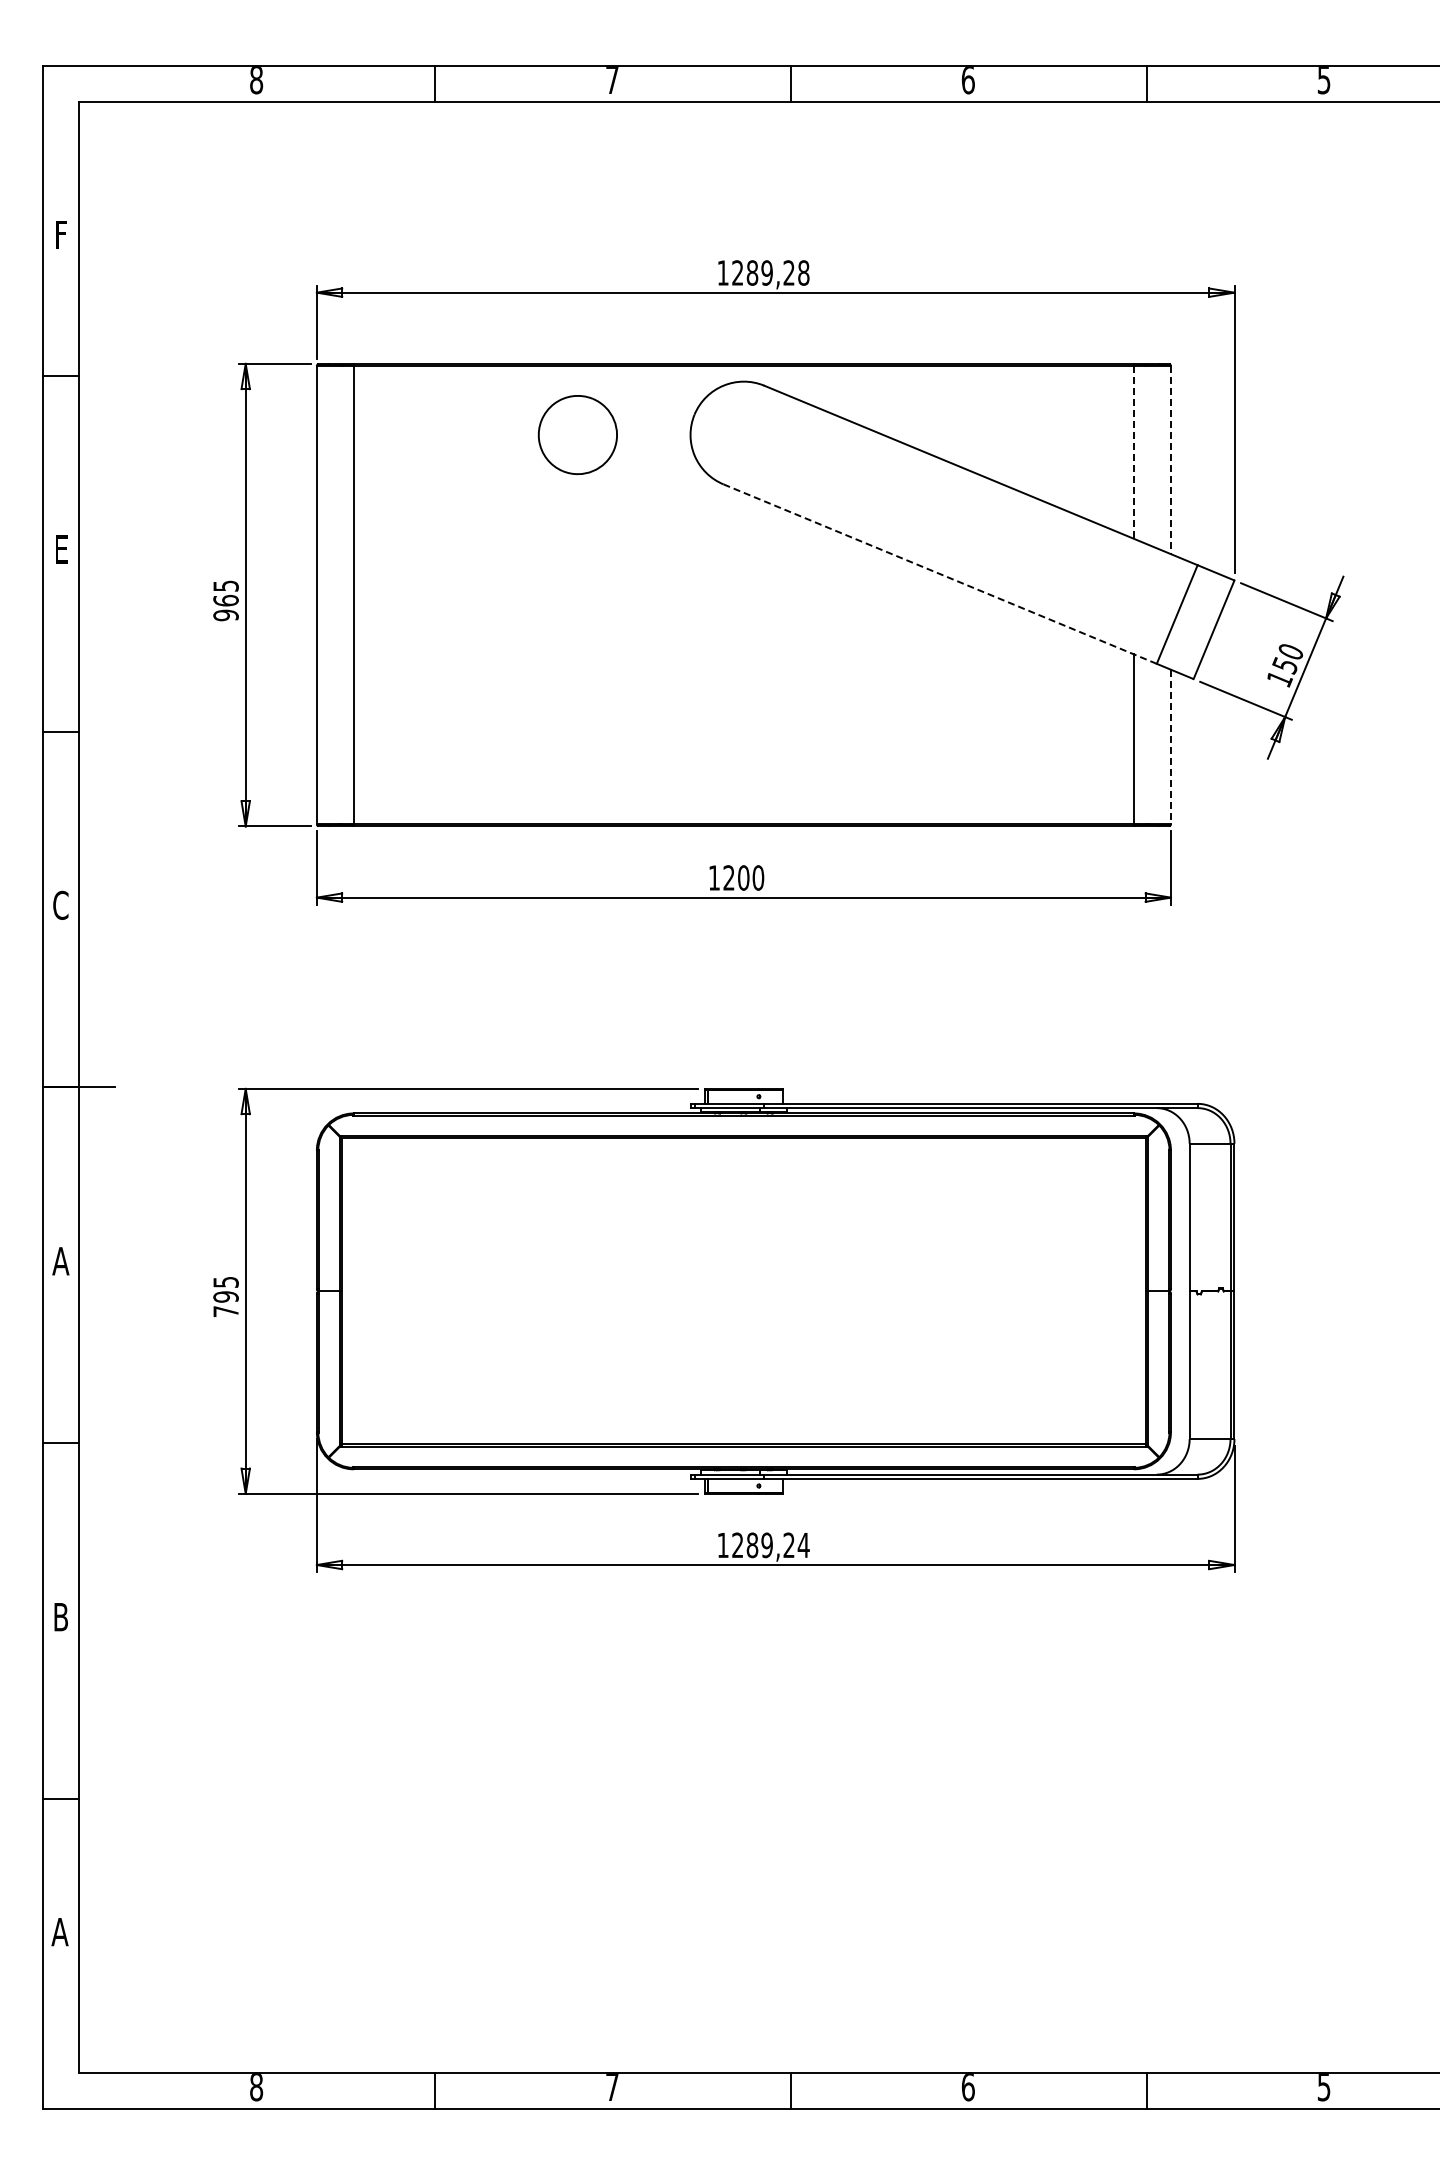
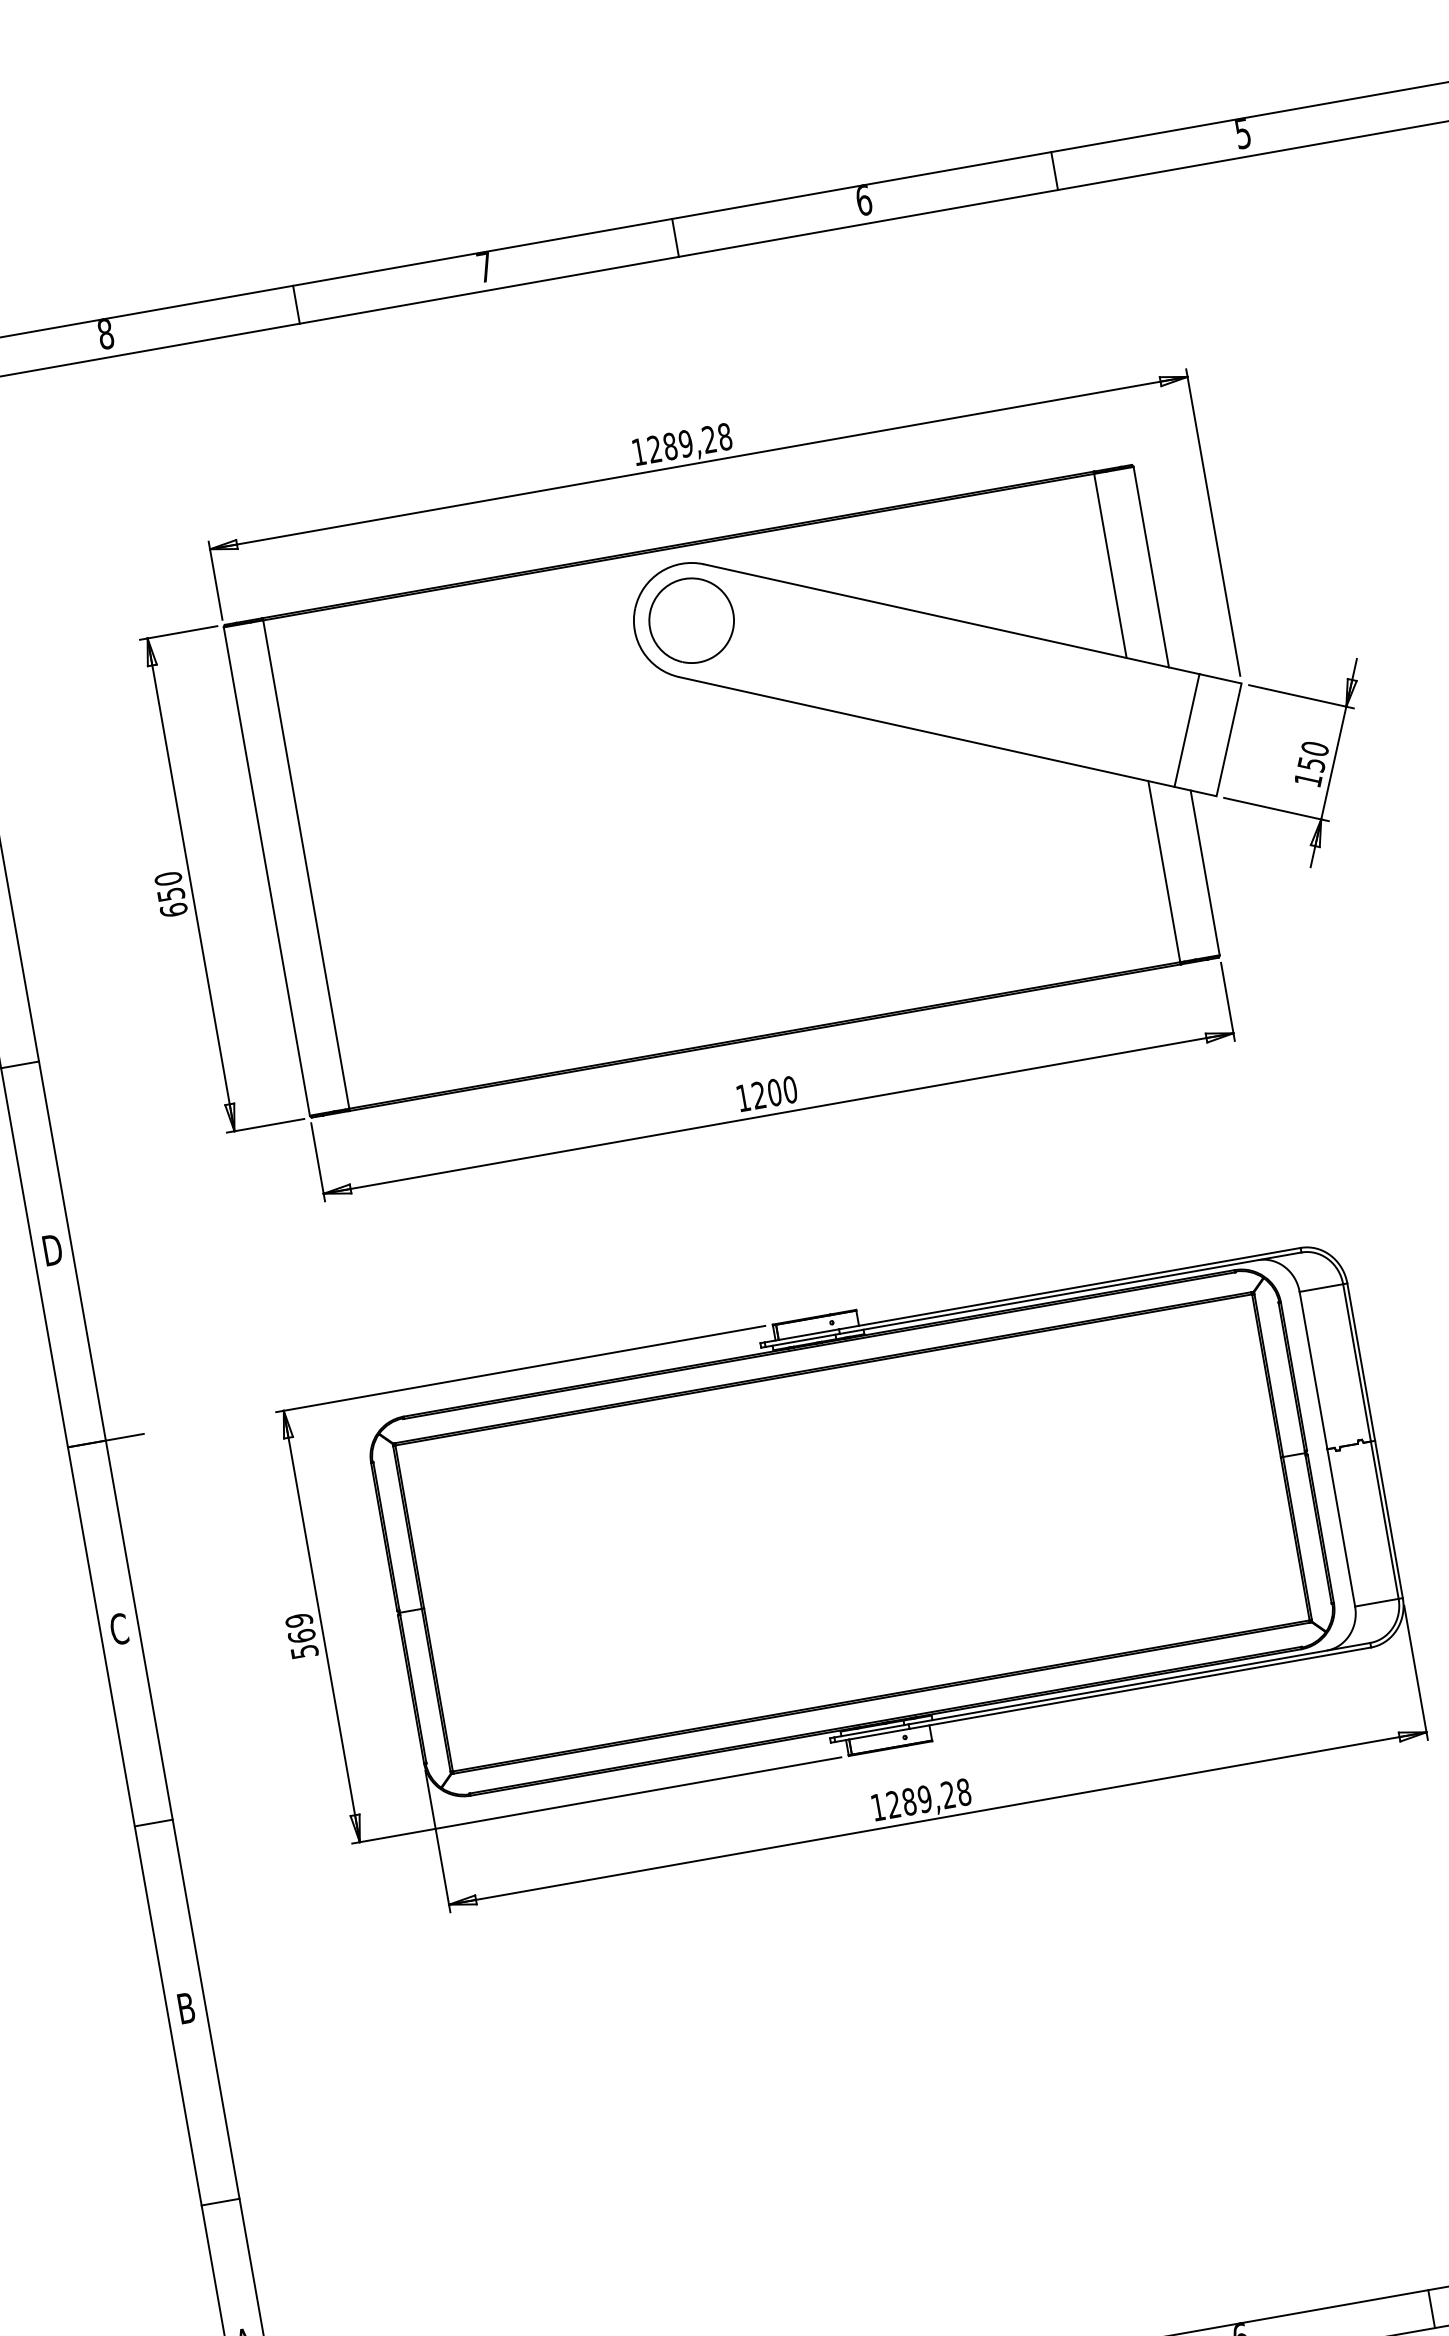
part: (577, 435) -> (691, 621), moved
line: (1133, 452) -> (1109, 566), dashed -> solid
line: (1170, 460) -> (1150, 567), dashed -> solid
line: (940, 574) -> (927, 732), dashed -> solid
text: (225, 600) -> (170, 894), 965 -> 650
line: (1170, 747) -> (1204, 873), dashed -> solid
text: (61, 904) -> (52, 1249), C -> D
text: (60, 1260) -> (118, 1628), A -> C
text: (225, 1296) -> (301, 1635), 795 -> 569
text: (803, 1545) -> (963, 1792), 1289,24 -> 1289,28

